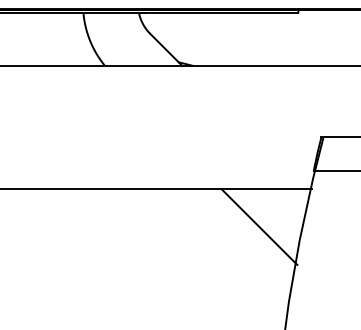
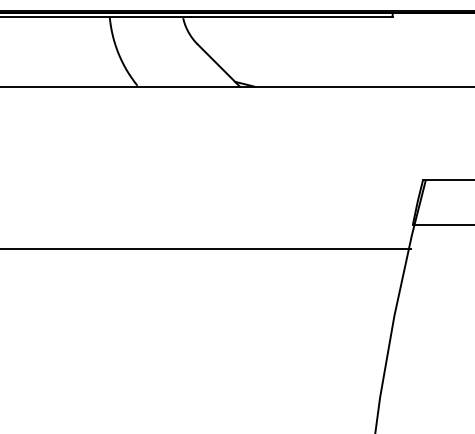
line: (259, 226) -> (341, 297), removed

